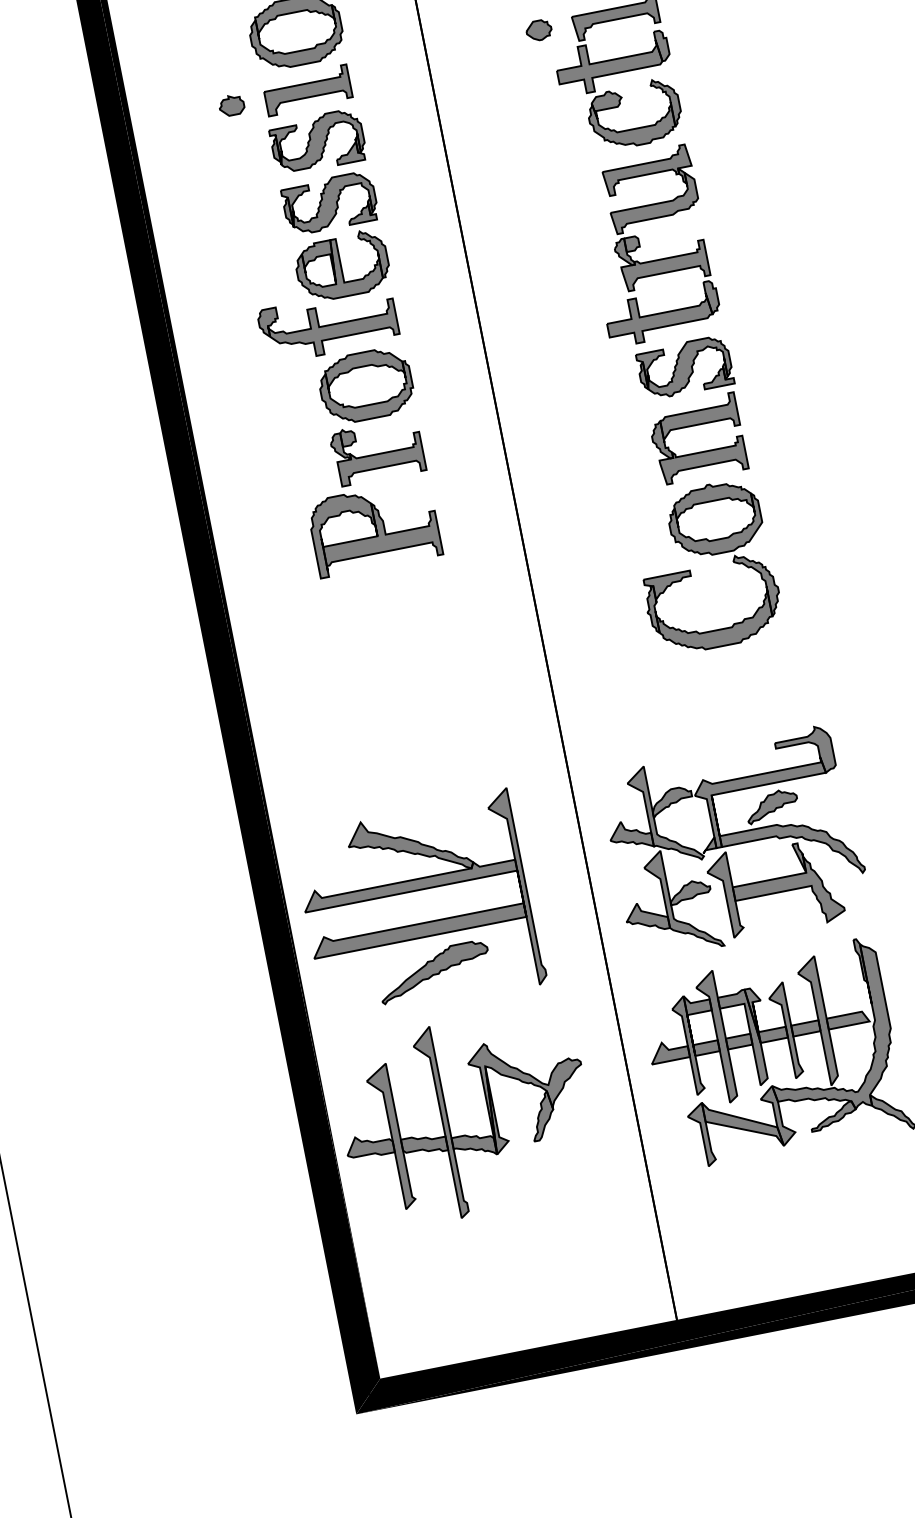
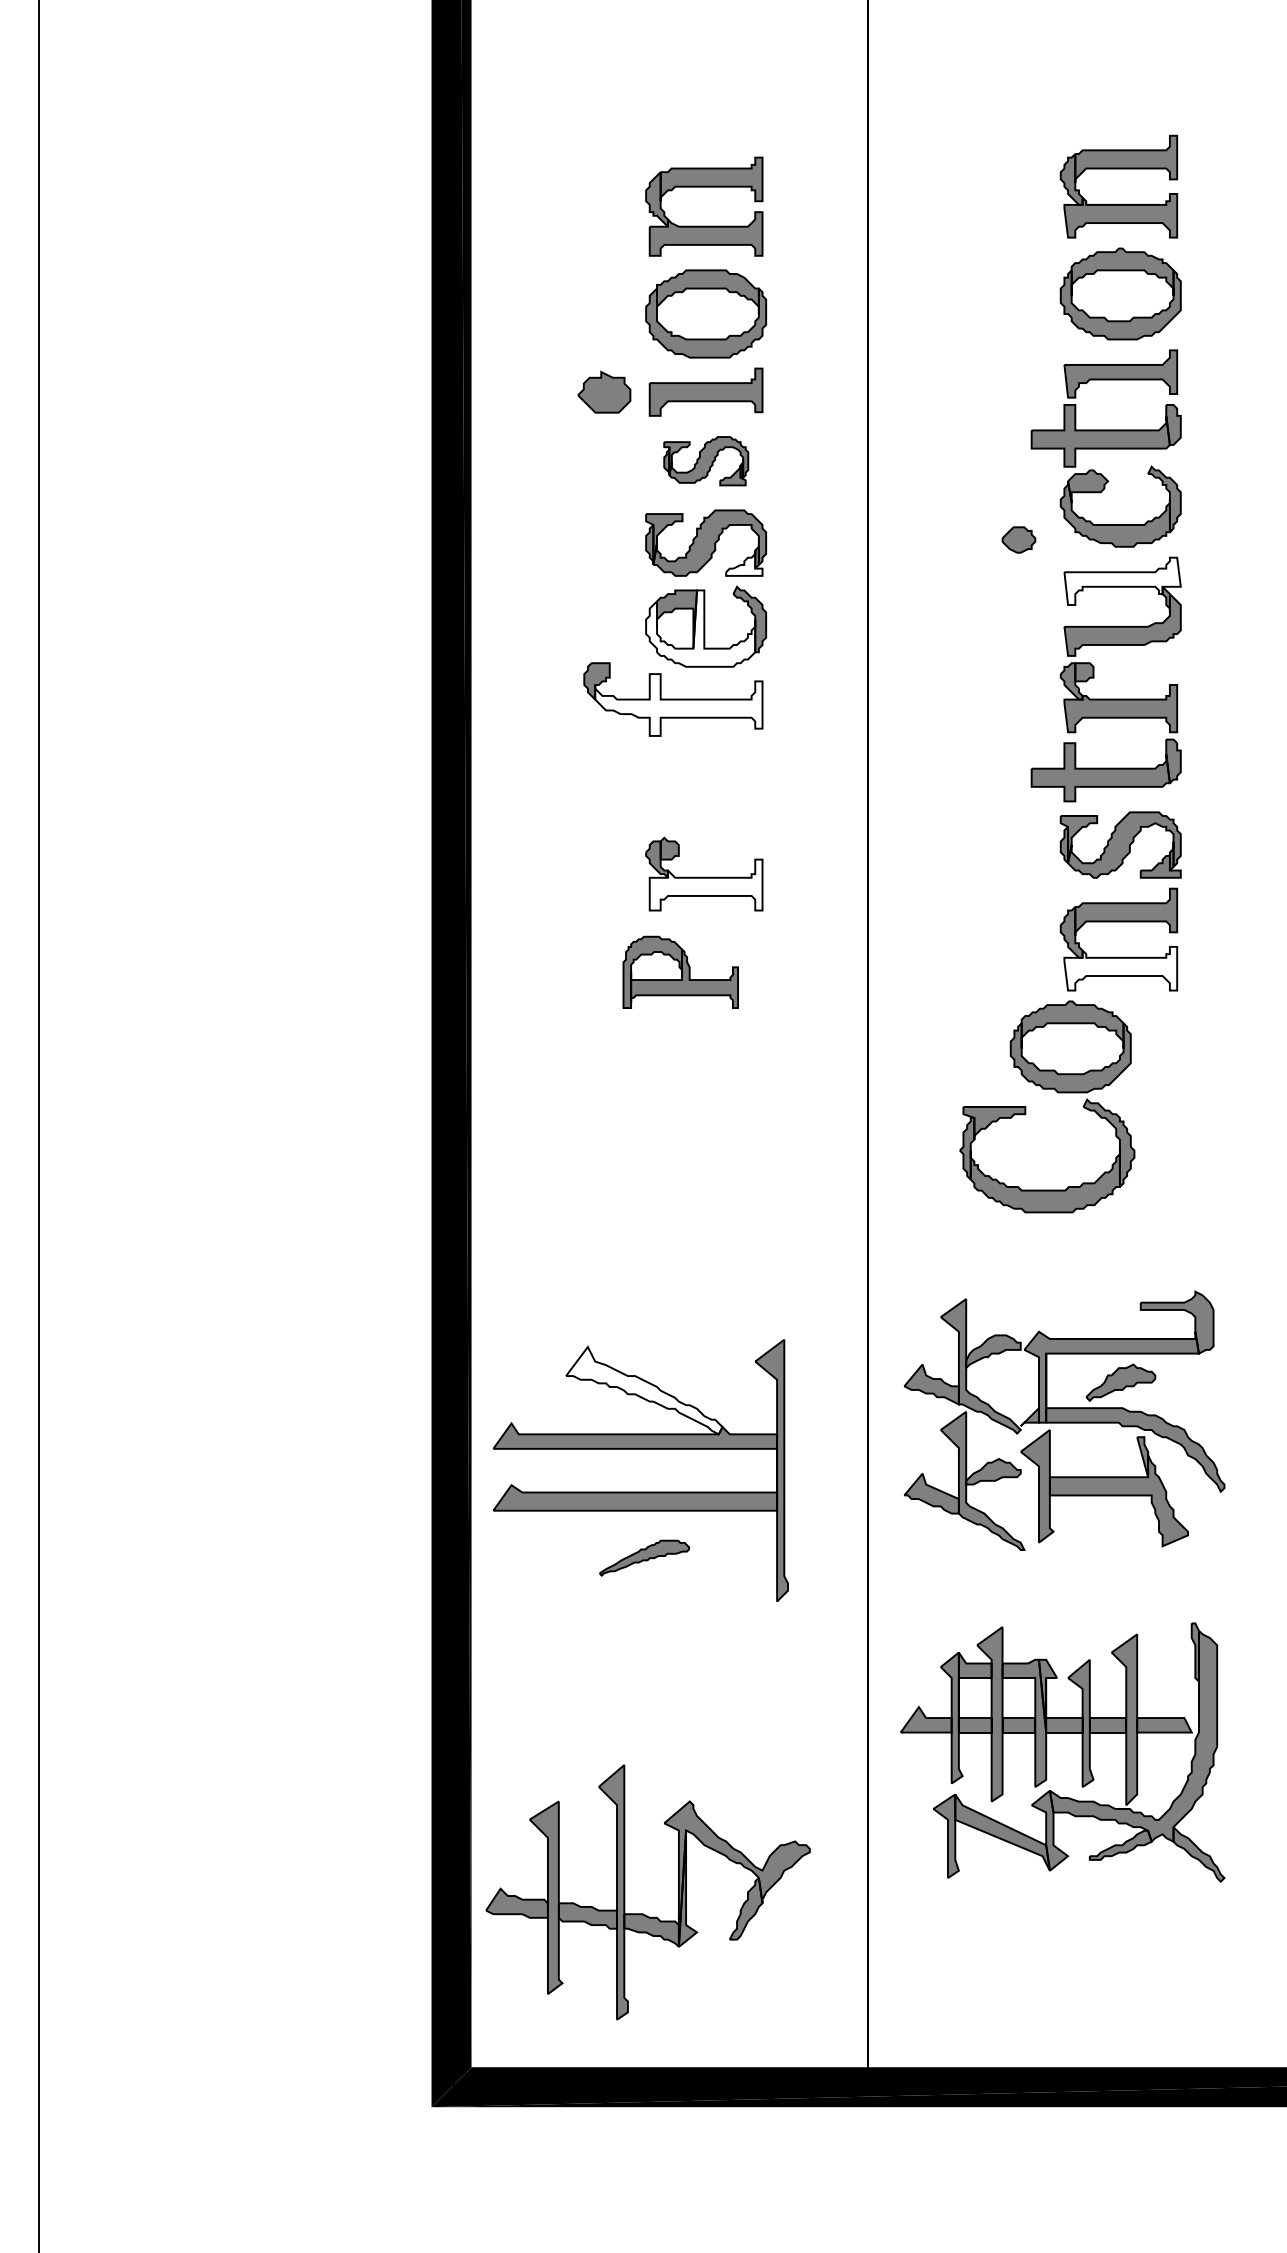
part: (538, 30) -> (1018, 539), moved
part: (231, 104) -> (604, 391), size x1.6
part: (318, 141) -> (706, 460), size x0.7
fill: (647, 170) -> (1122, 581), removed
fill: (361, 212) -> (744, 562), removed
fill: (338, 268) -> (700, 628), removed
fill: (333, 328) -> (678, 704), removed
part: (366, 385) -> (706, 786), removed
fill: (380, 458) -> (705, 884), removed
fill: (703, 460) -> (1120, 968), removed
part: (374, 528) -> (680, 972), size x0.7
part: (711, 555) -> (1057, 1093), moved
part: (735, 842) -> (1064, 1420), moved
fill: (409, 846) -> (644, 1390), removed
part: (434, 972) -> (644, 1558), size x0.6
part: (465, 1134) -> (643, 1913), moved

